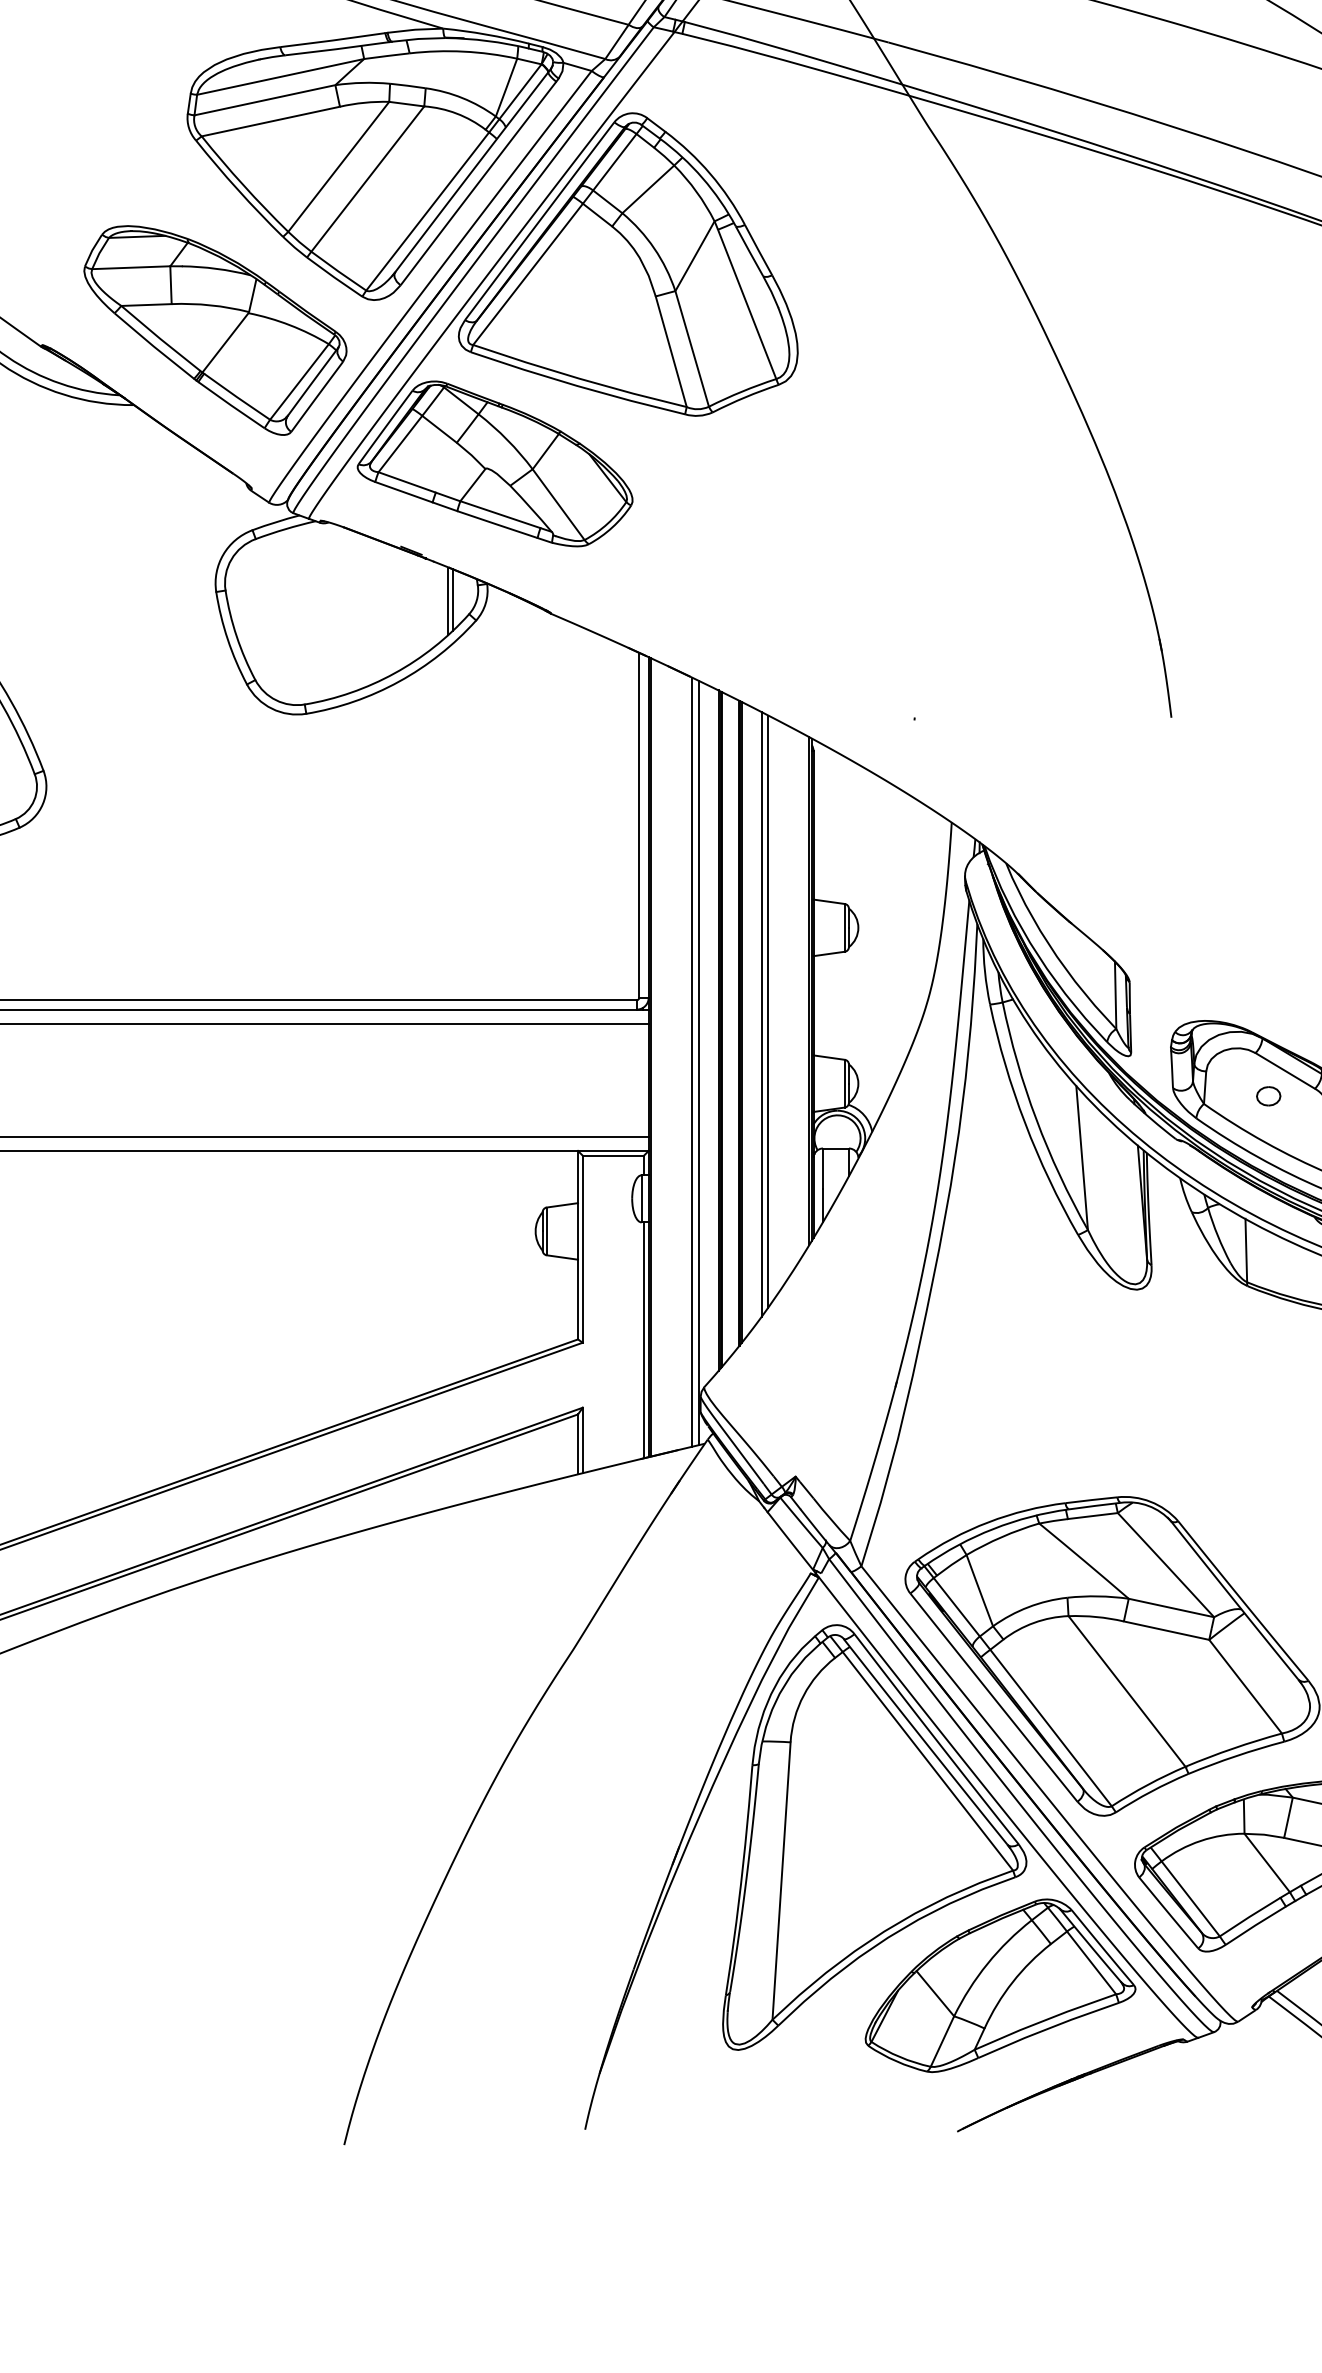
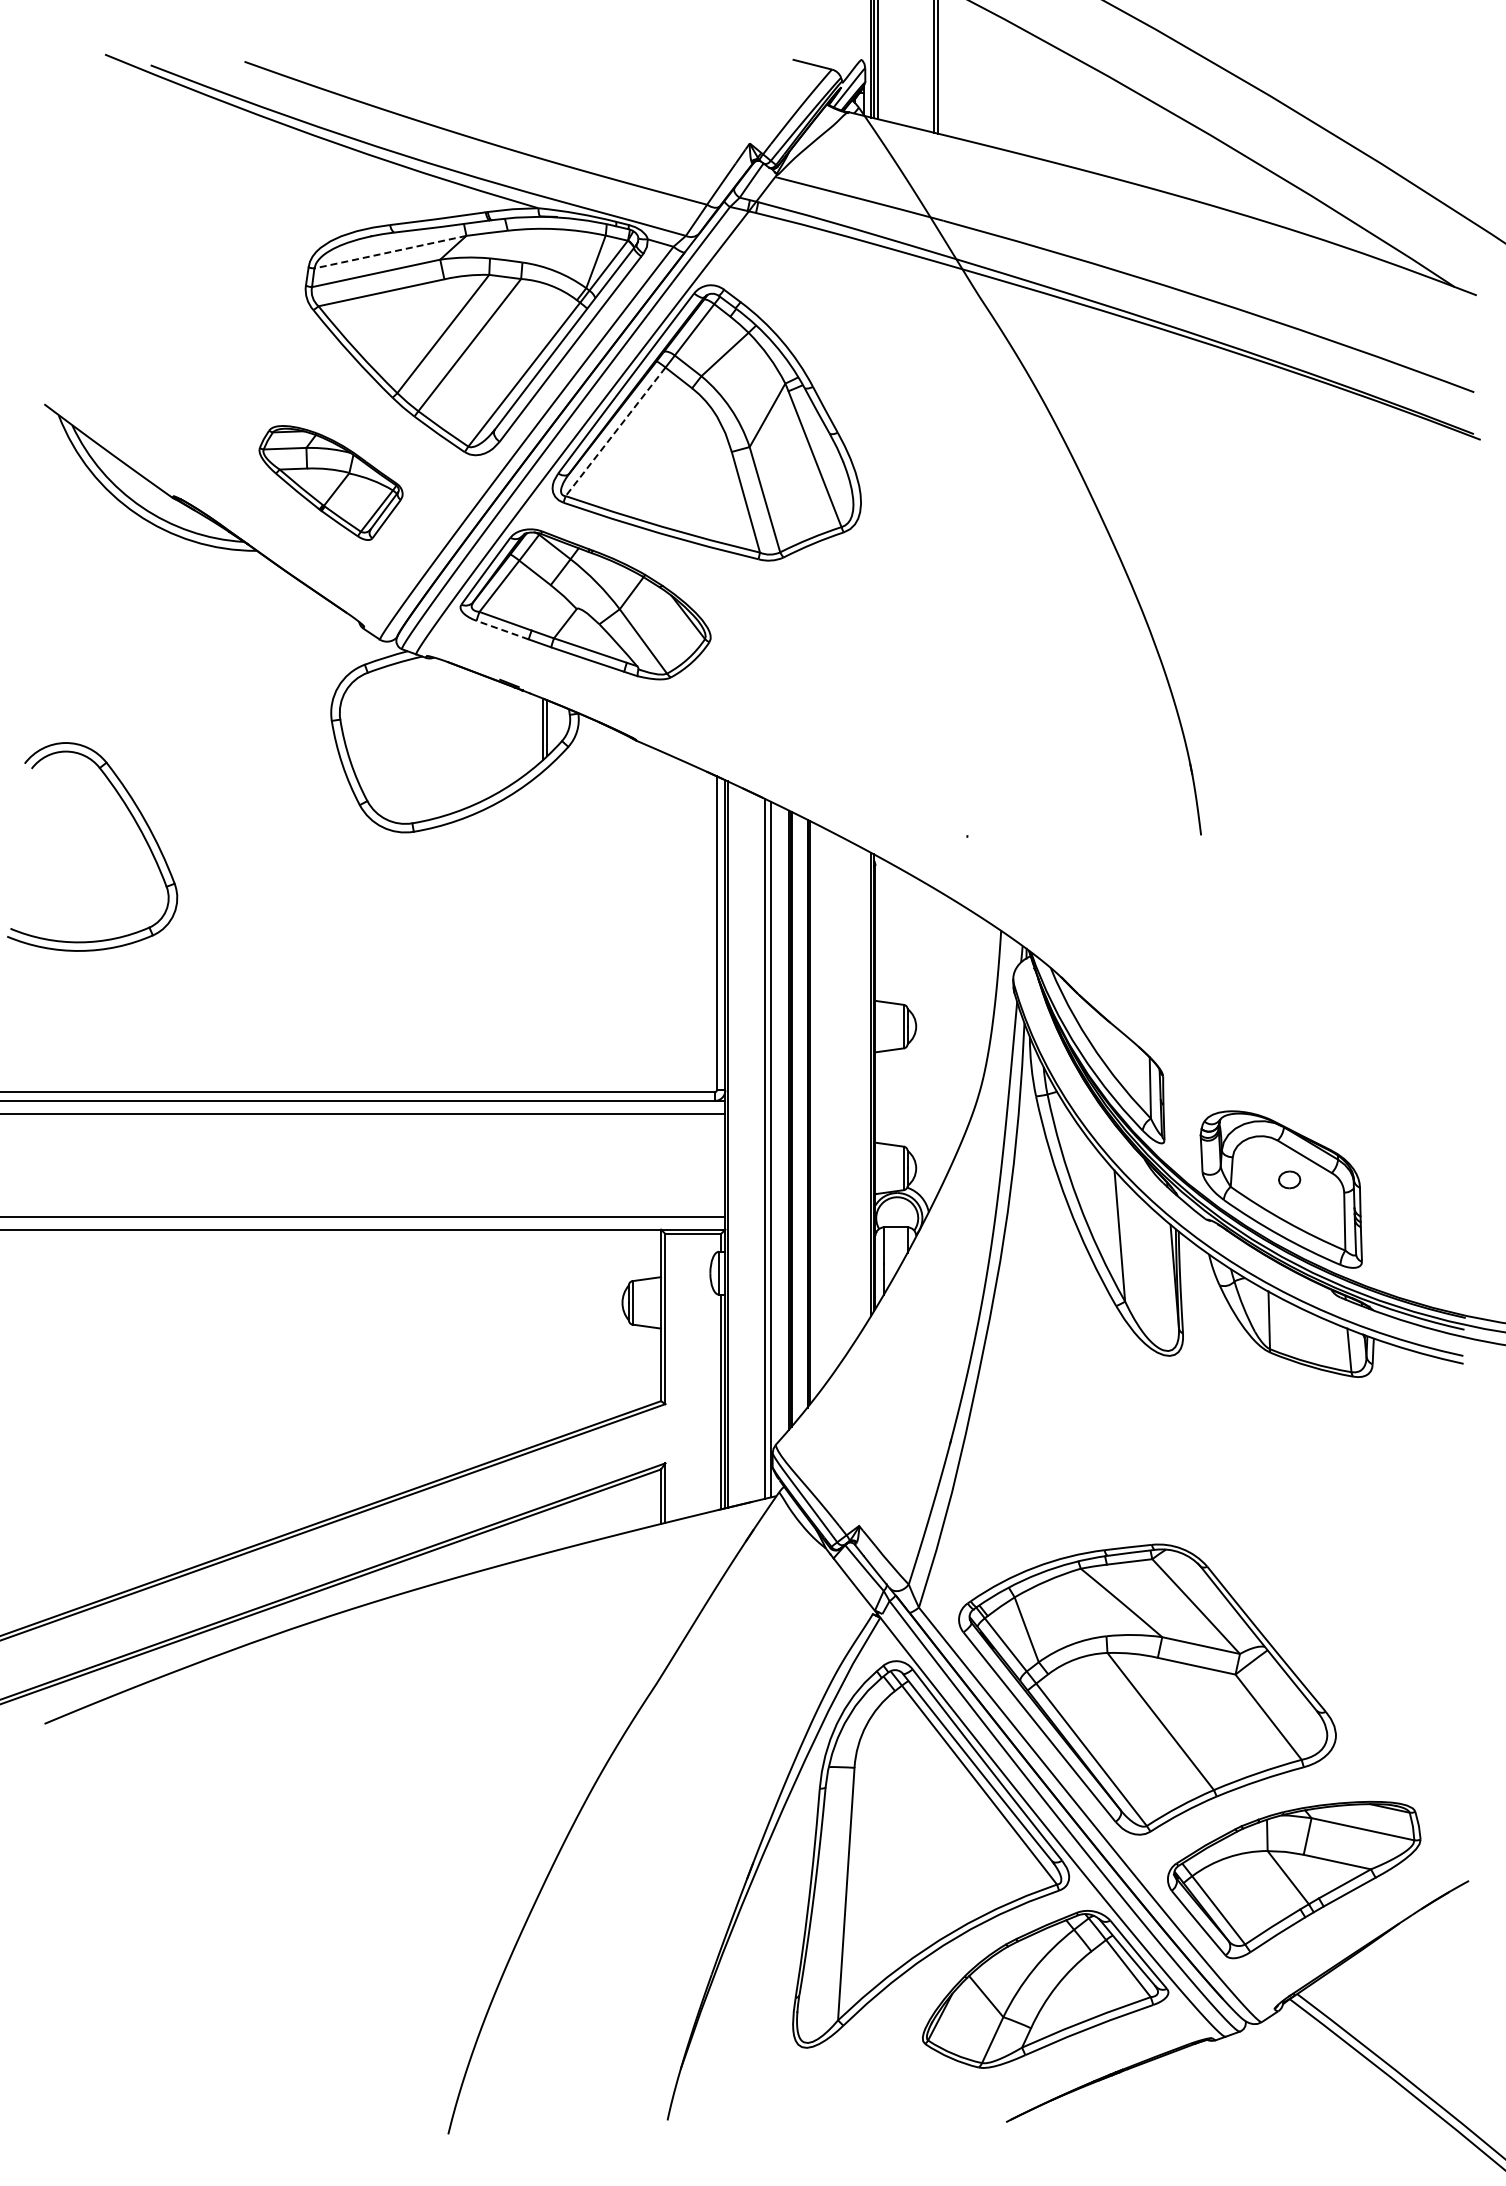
line: (280, 77) -> (390, 252), solid -> dashed
line: (527, 275) -> (615, 432), solid -> dashed
part: (214, 329) -> (330, 482), size x0.6
line: (403, 492) -> (502, 630), solid -> dashed
line: (768, 1011) -> (834, 1102), removed
line: (762, 1014) -> (828, 1105), removed

